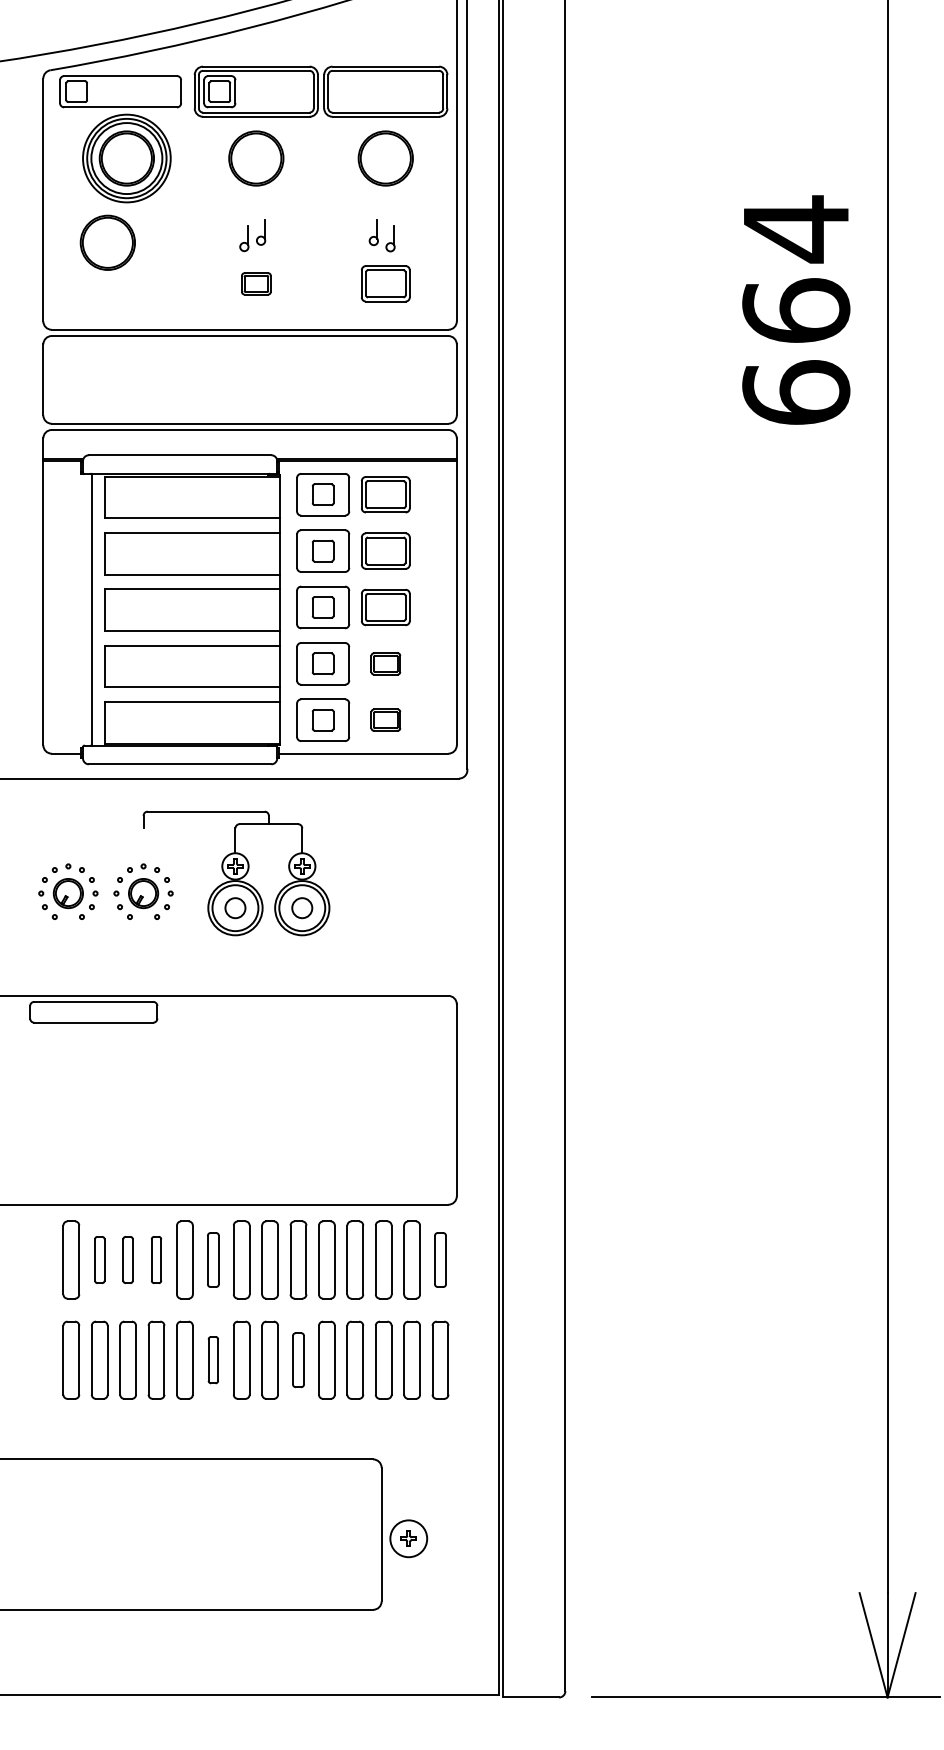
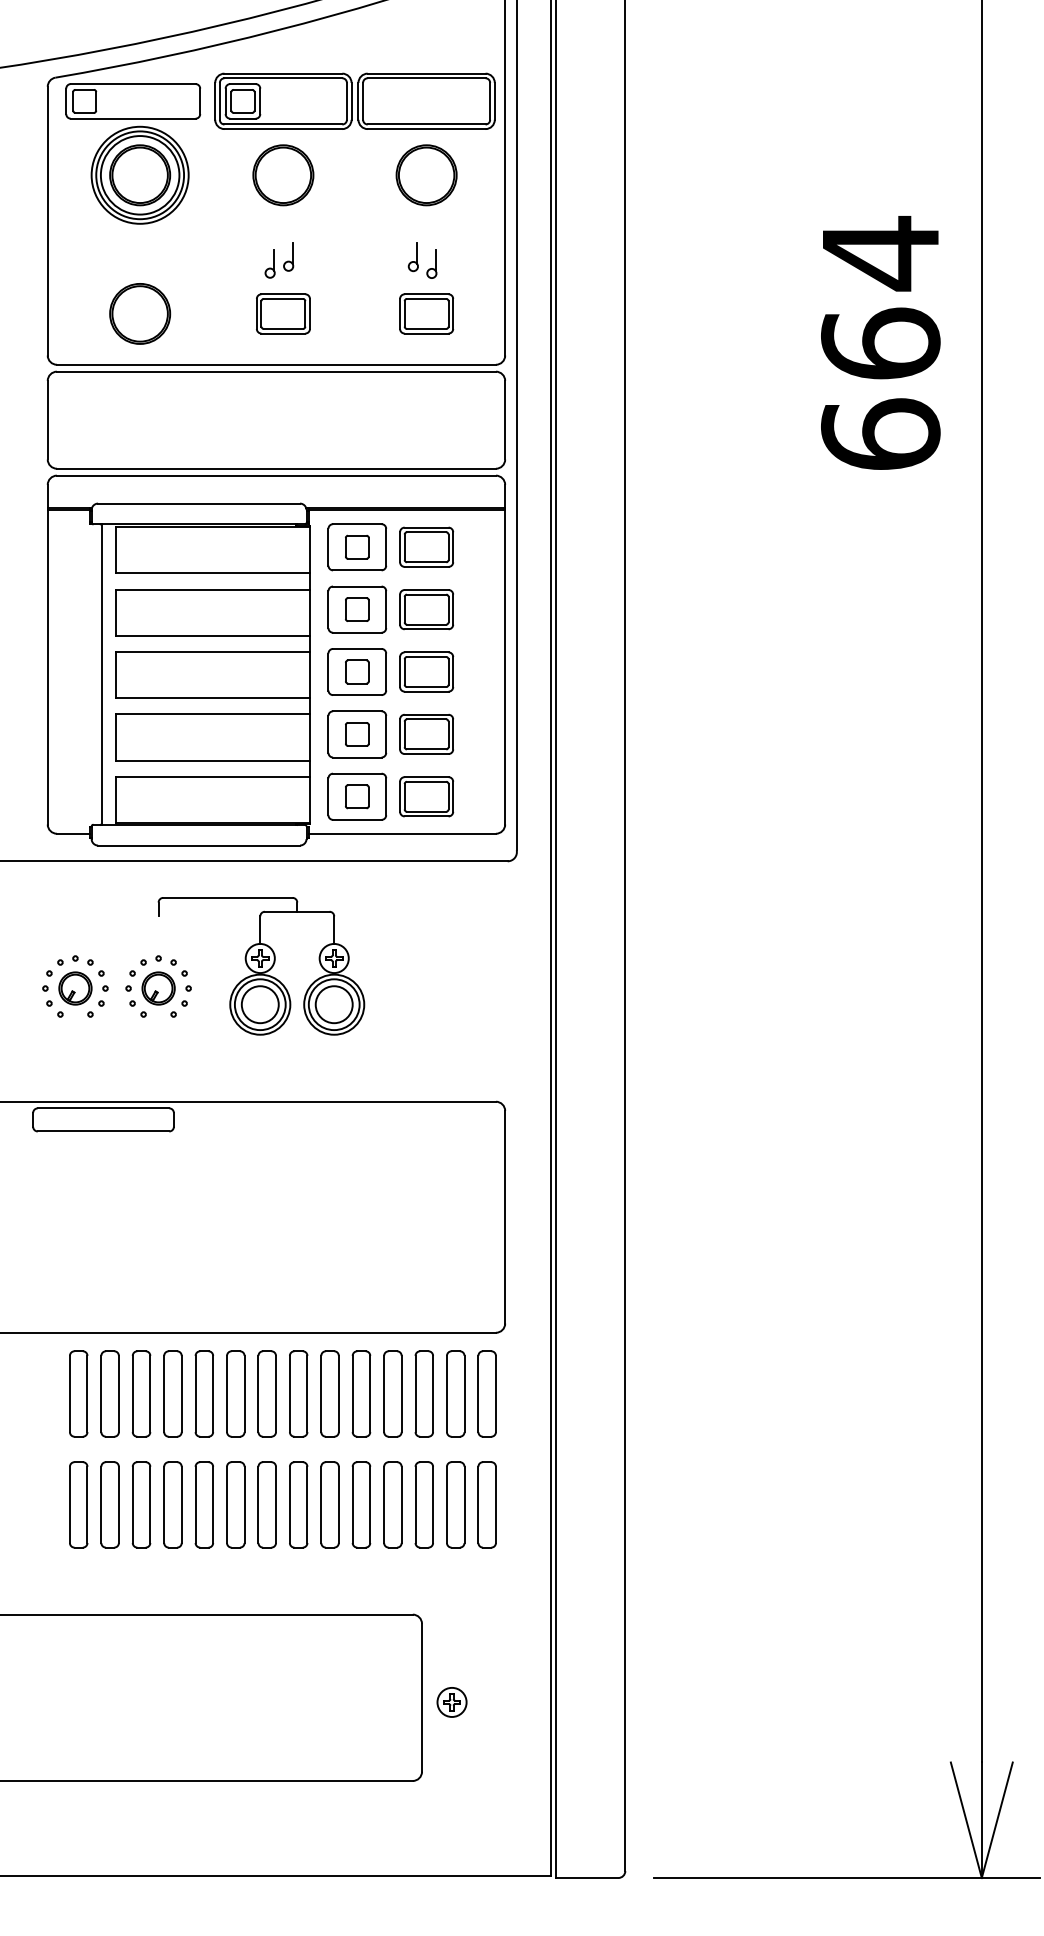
part: (107, 242) -> (139, 313), moved
part: (256, 283) -> (283, 313), size x1.67
part: (385, 663) -> (426, 733), size x1.67
part: (385, 719) -> (426, 795), size x1.67
circle: (235, 907) -> (260, 1003), size x1.67
circle: (301, 907) -> (333, 1003), size x1.67
part: (99, 1259) -> (109, 1393), size x1.67
part: (127, 1259) -> (140, 1393), size x1.67
part: (156, 1259) -> (172, 1393), size x1.67
part: (213, 1259) -> (235, 1393), size x1.43
part: (440, 1259) -> (487, 1393), size x1.43
part: (213, 1359) -> (235, 1504), size x1.67
part: (298, 1359) -> (330, 1504), size x1.43
circle: (408, 1538) -> (451, 1702), size x0.71

